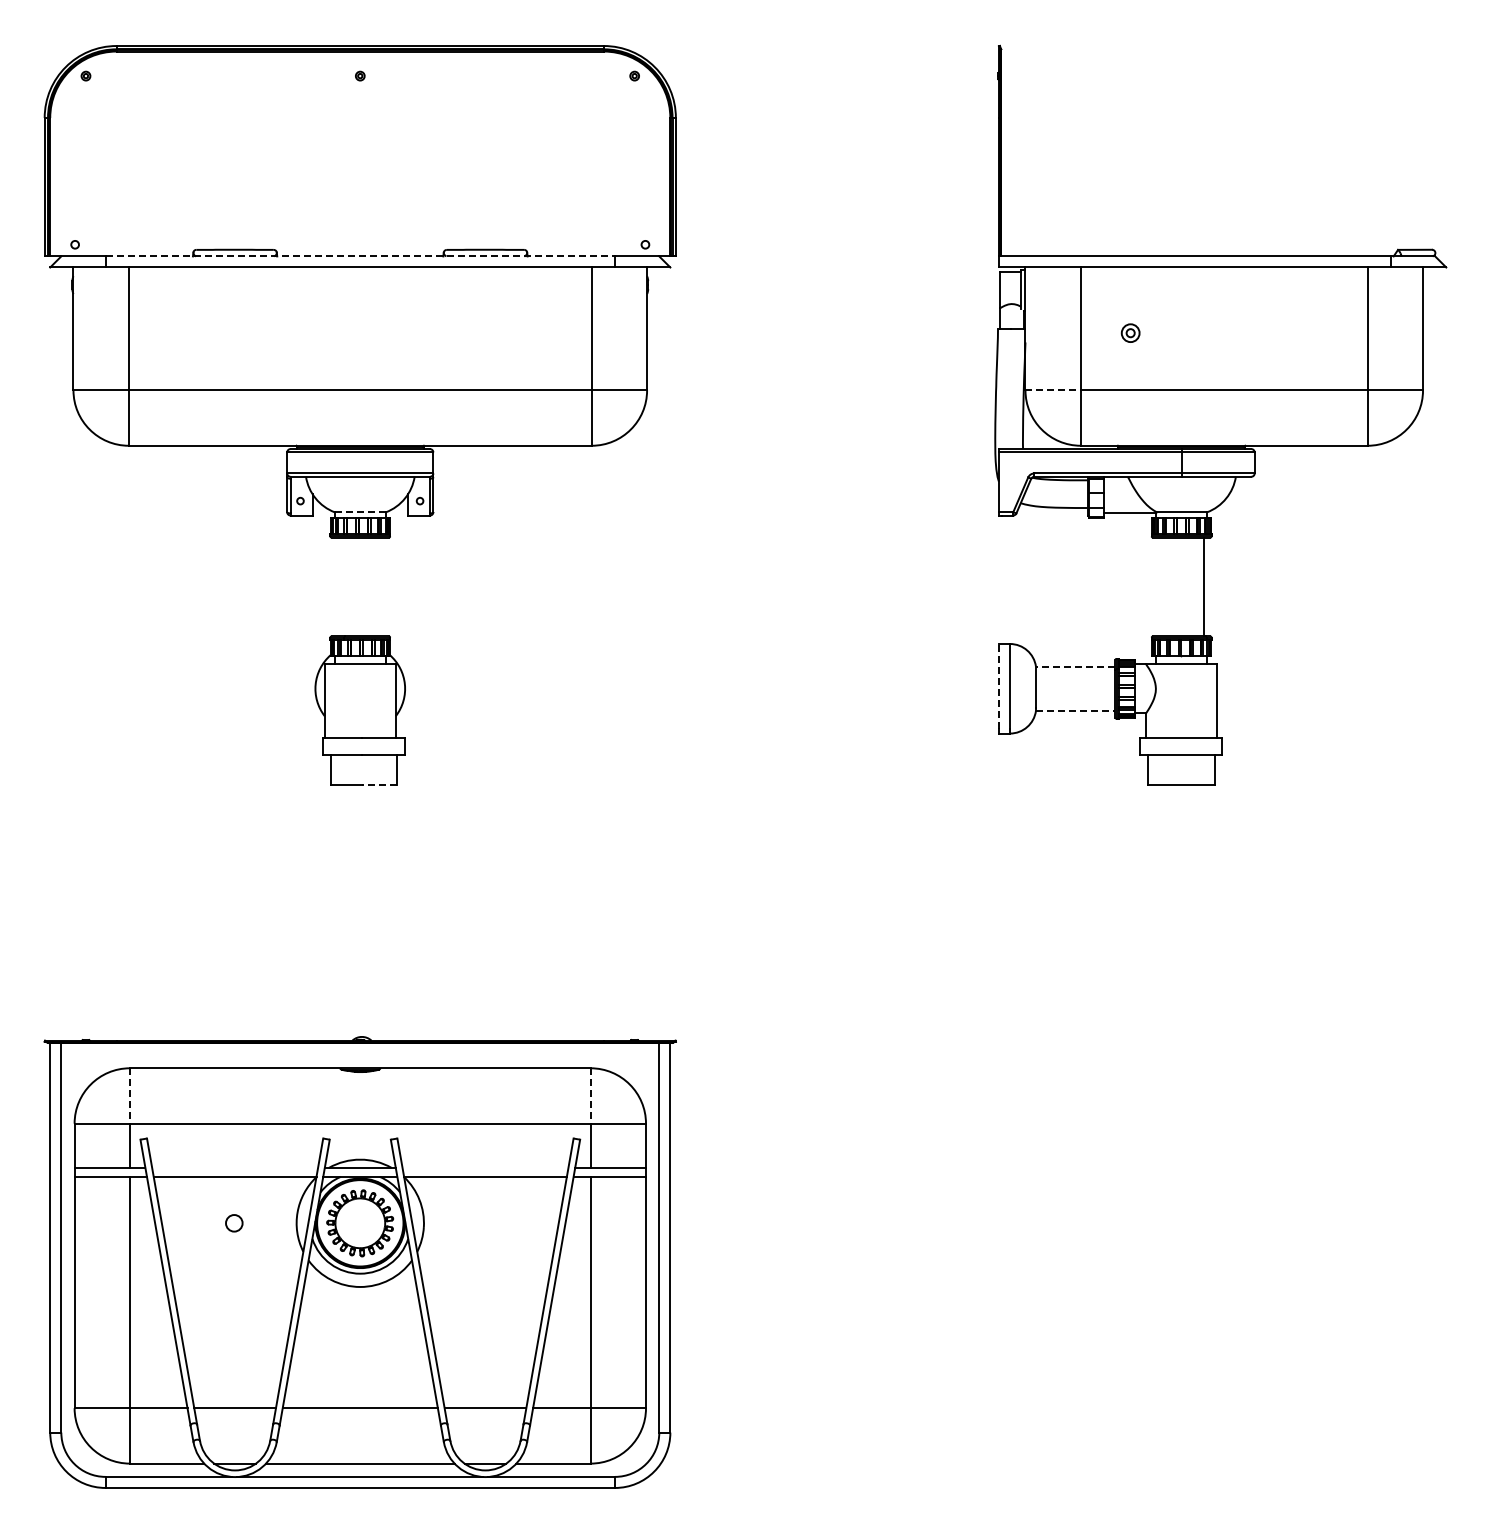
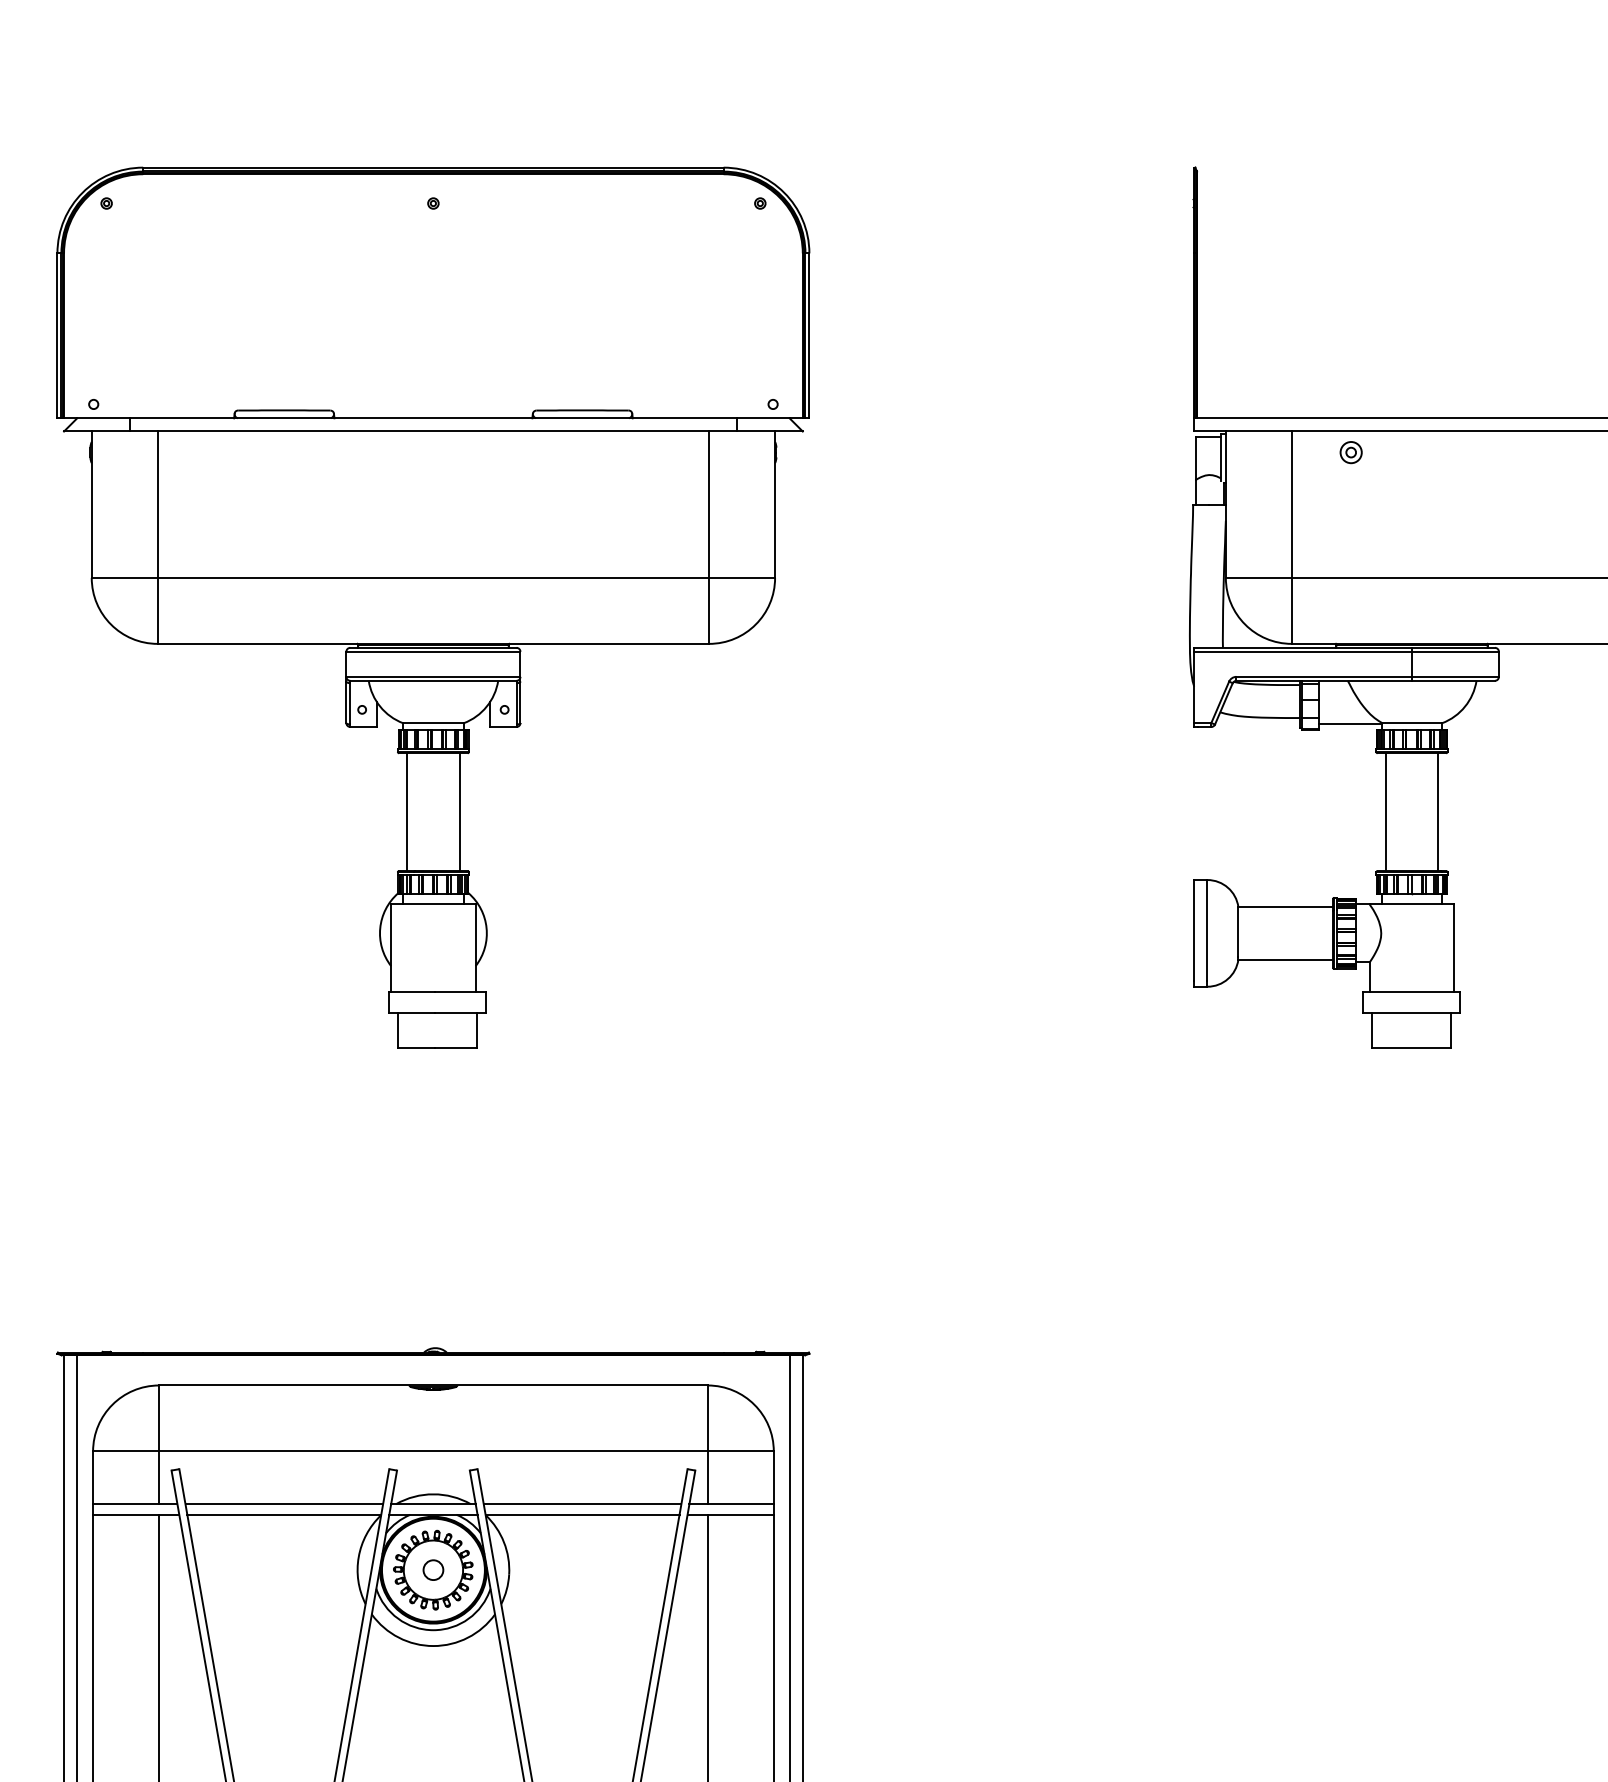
line: (360, 256) -> (433, 418), dashed -> solid
part: (1130, 332) -> (1350, 451), moved
line: (1053, 390) -> (1259, 578), dashed -> solid
line: (359, 512) -> (432, 723), dashed -> solid
line: (338, 586) -> (407, 811), added
line: (382, 586) -> (459, 811), added
line: (1159, 586) -> (1385, 811), added
line: (1075, 666) -> (1285, 906), dashed -> solid
line: (998, 685) -> (1193, 929), dashed -> solid
line: (1075, 710) -> (1285, 959), dashed -> solid
line: (378, 785) -> (455, 1048), dashed -> solid
line: (129, 1095) -> (158, 1417), dashed -> solid
line: (590, 1095) -> (707, 1417), dashed -> solid
line: (235, 1167) -> (284, 1503), added
line: (485, 1167) -> (582, 1503), added
circle: (234, 1223) -> (433, 1570), moved

